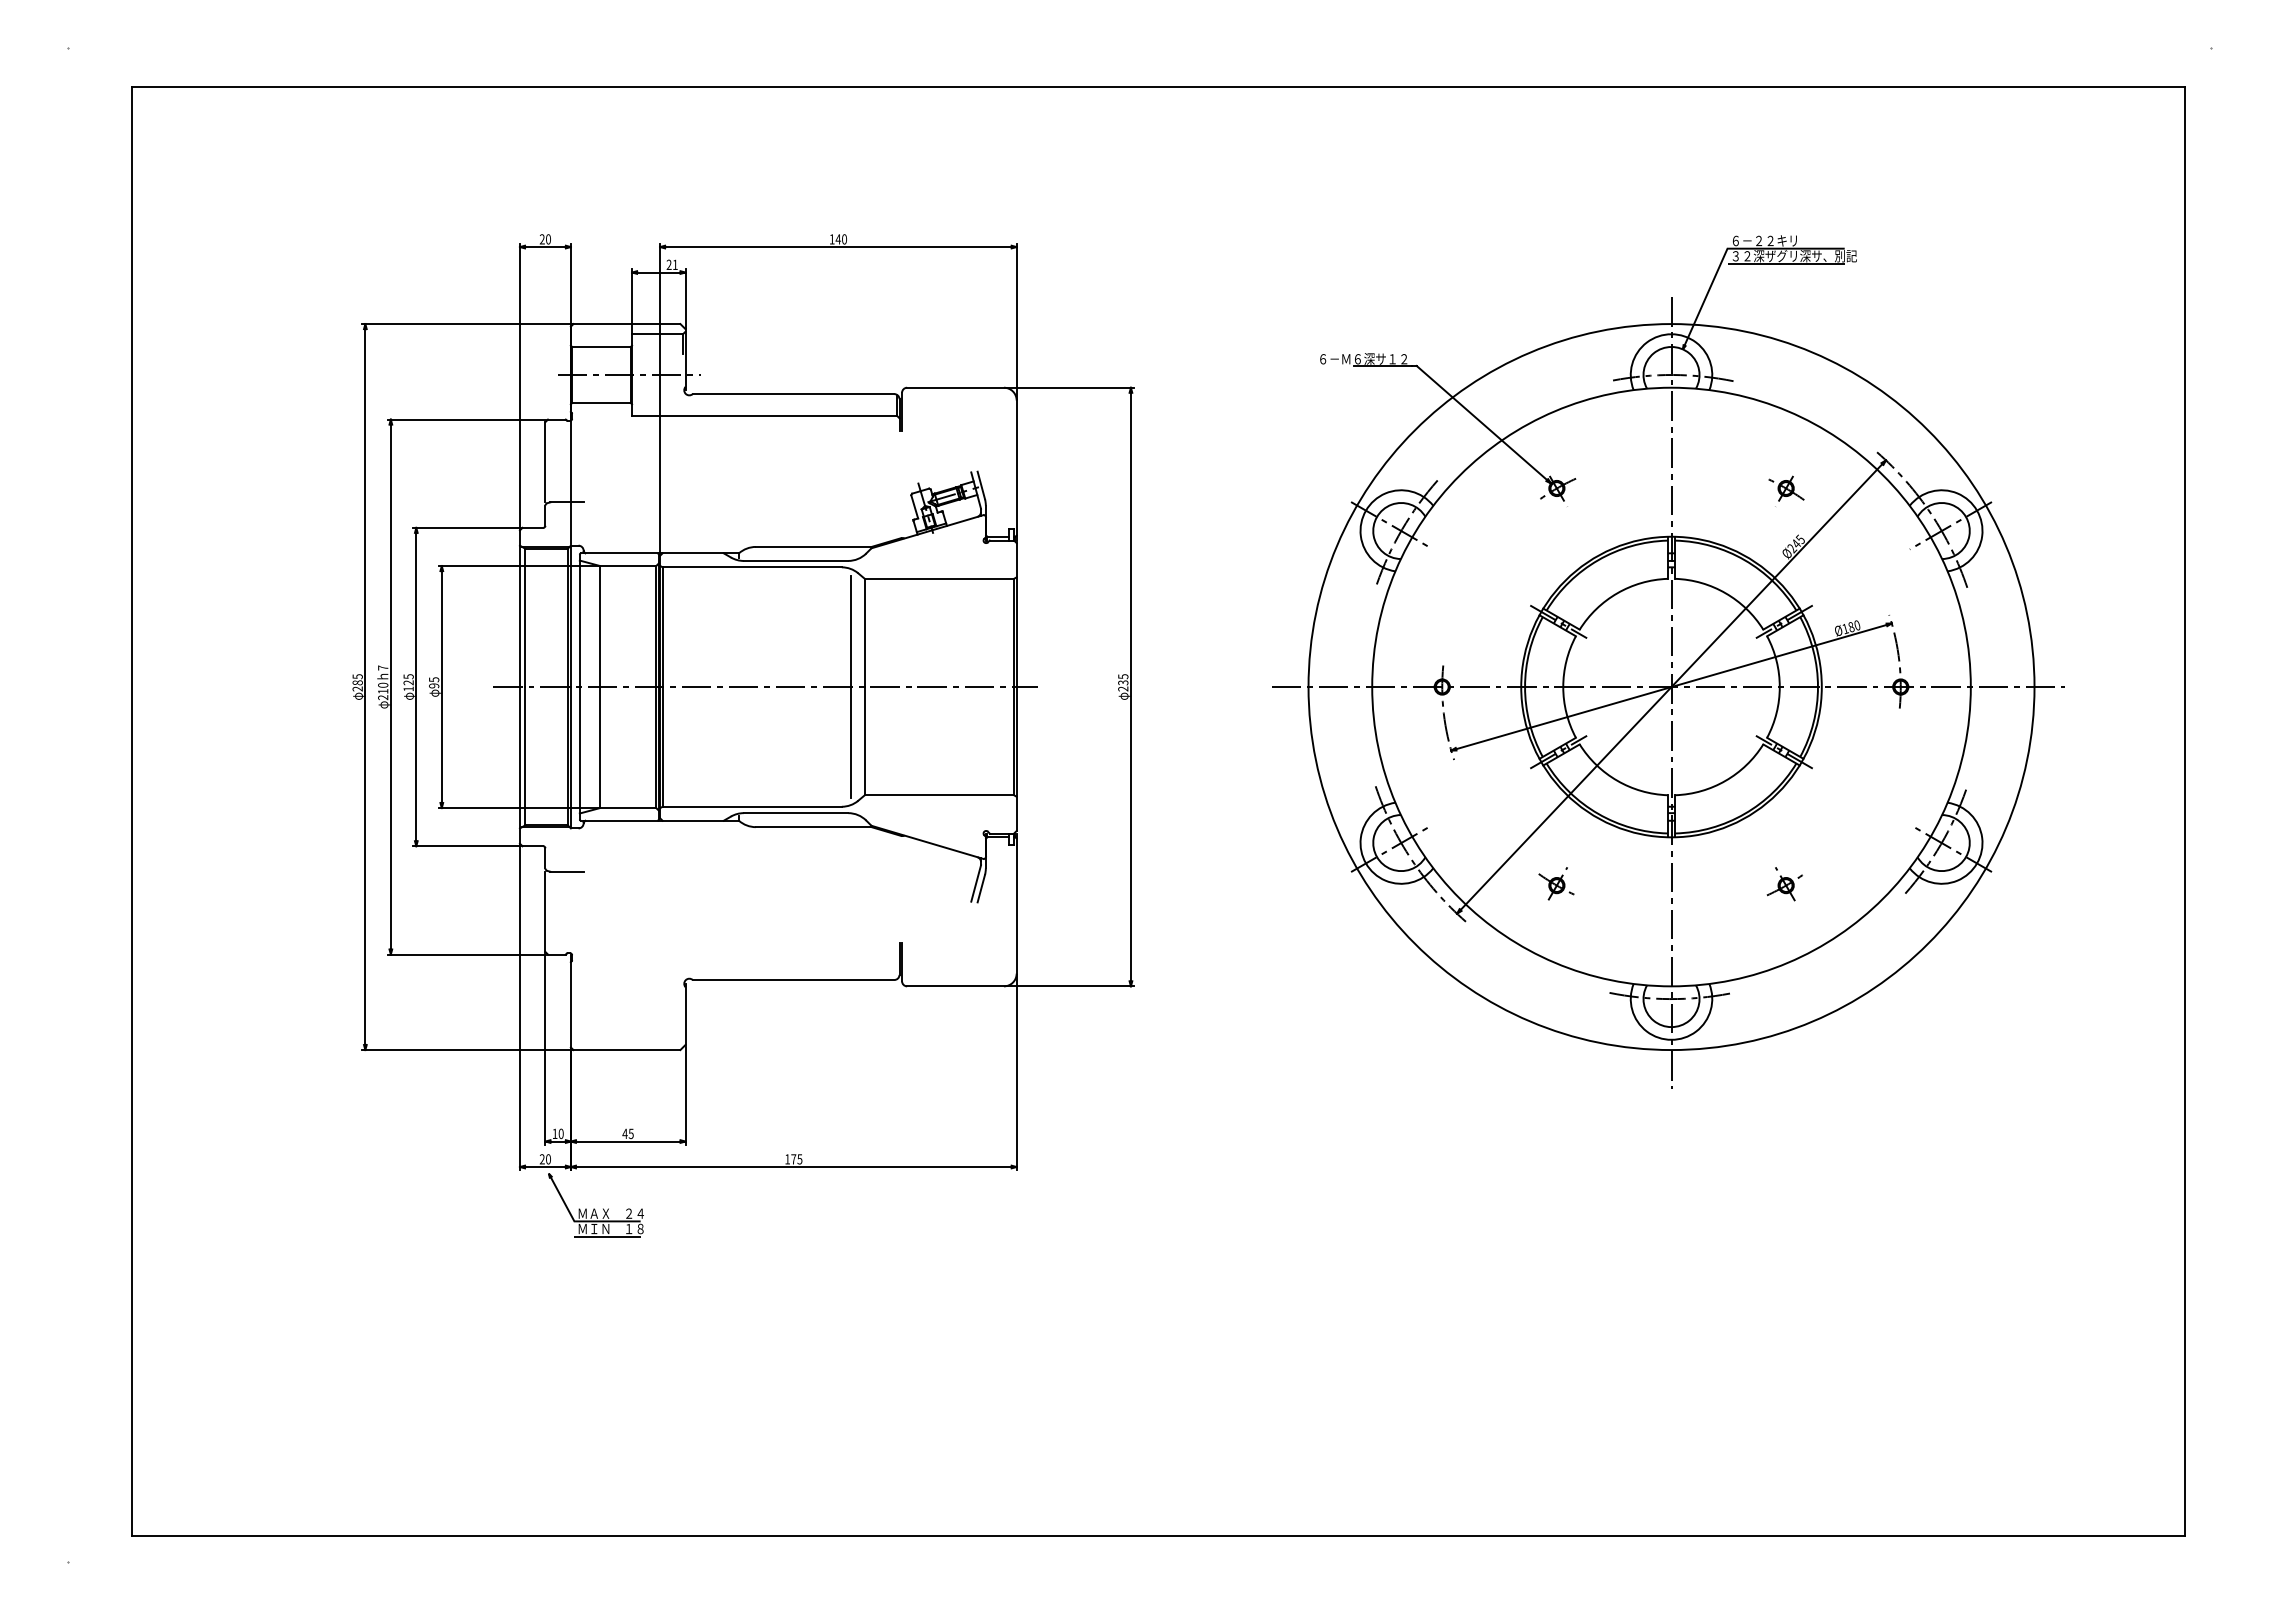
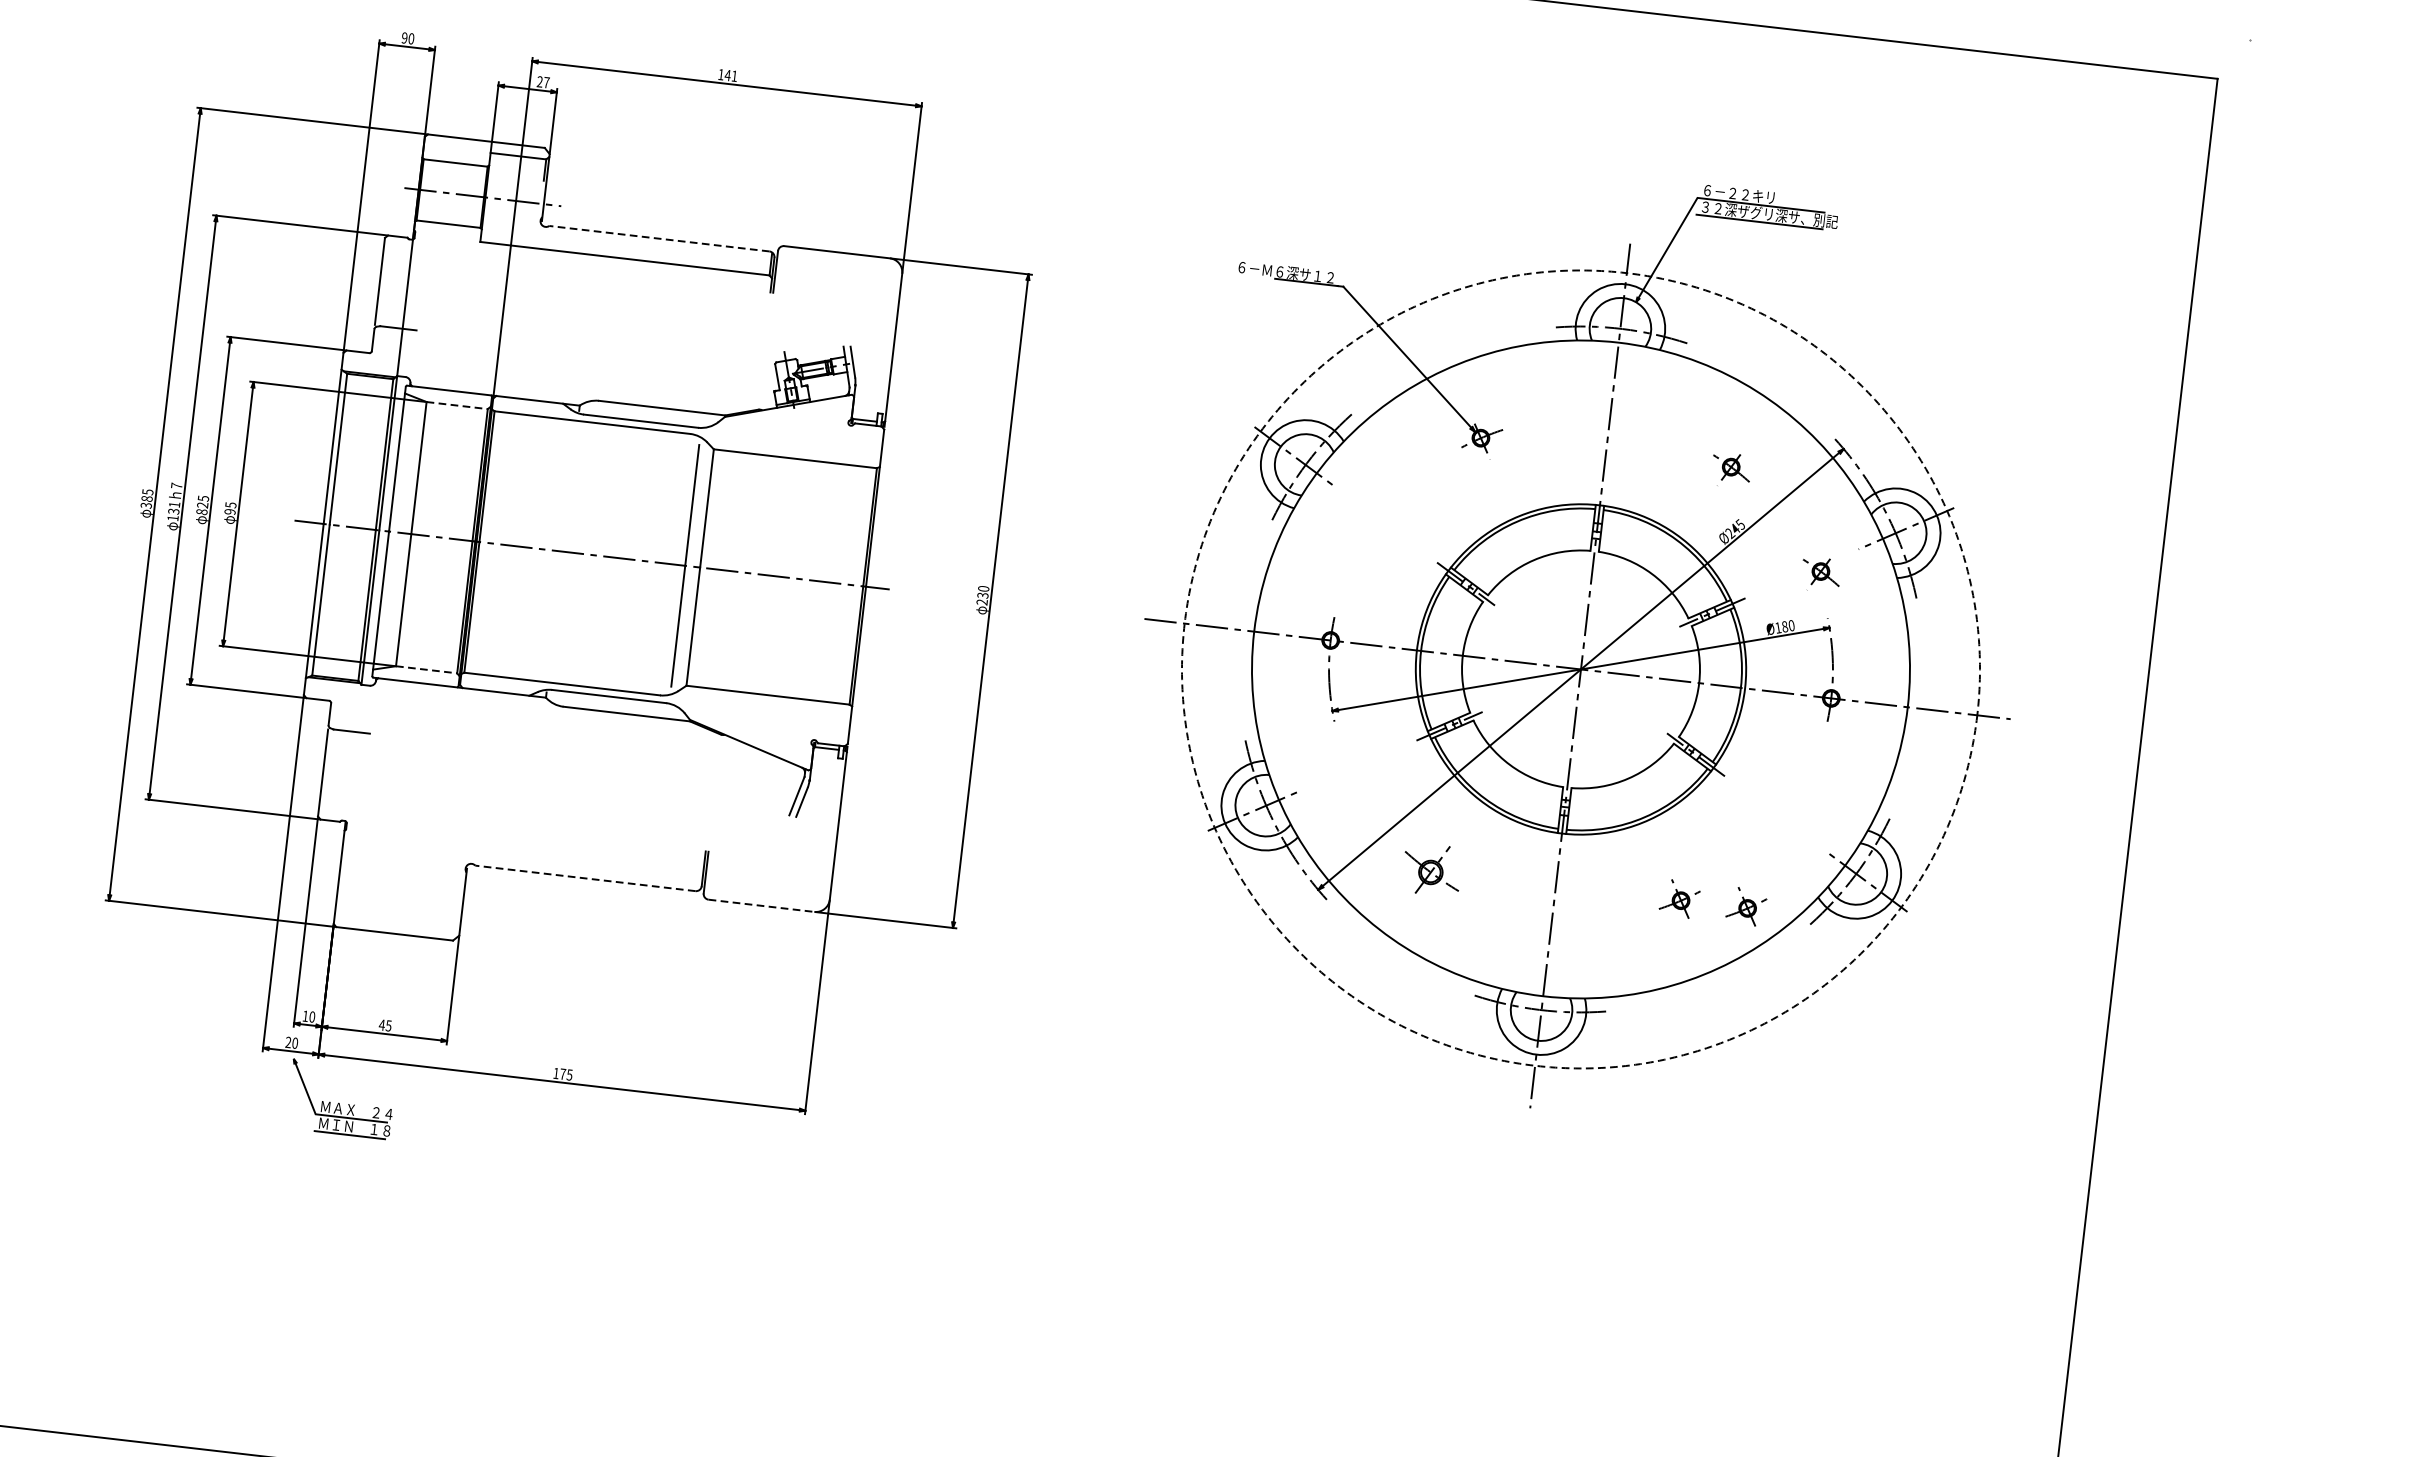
text: (541, 239) -> (403, 38), 20 -> 90
text: (844, 239) -> (734, 76), 140 -> 141
text: (674, 264) -> (545, 82), 21 -> 27
line: (793, 394) -> (659, 239), solid -> dashed
line: (628, 566) -> (457, 406), solid -> dashed
part: (1878, 575) -> (1821, 573), added
text: (1123, 676) -> (983, 588), 235 -> 230
circle: (1671, 687) -> (1580, 669), solid -> dashed
text: (357, 688) -> (146, 505), 285 -> 385
text: (408, 688) -> (201, 511), 125 -> 825
text: (383, 691) -> (174, 511), 210 -> 131
line: (628, 808) -> (426, 670), solid -> dashed
part: (1556, 883) -> (1430, 869), size x1.4
part: (1845, 884) -> (1746, 907), added
line: (793, 979) -> (585, 877), solid -> dashed
line: (956, 986) -> (762, 906), solid -> dashed

